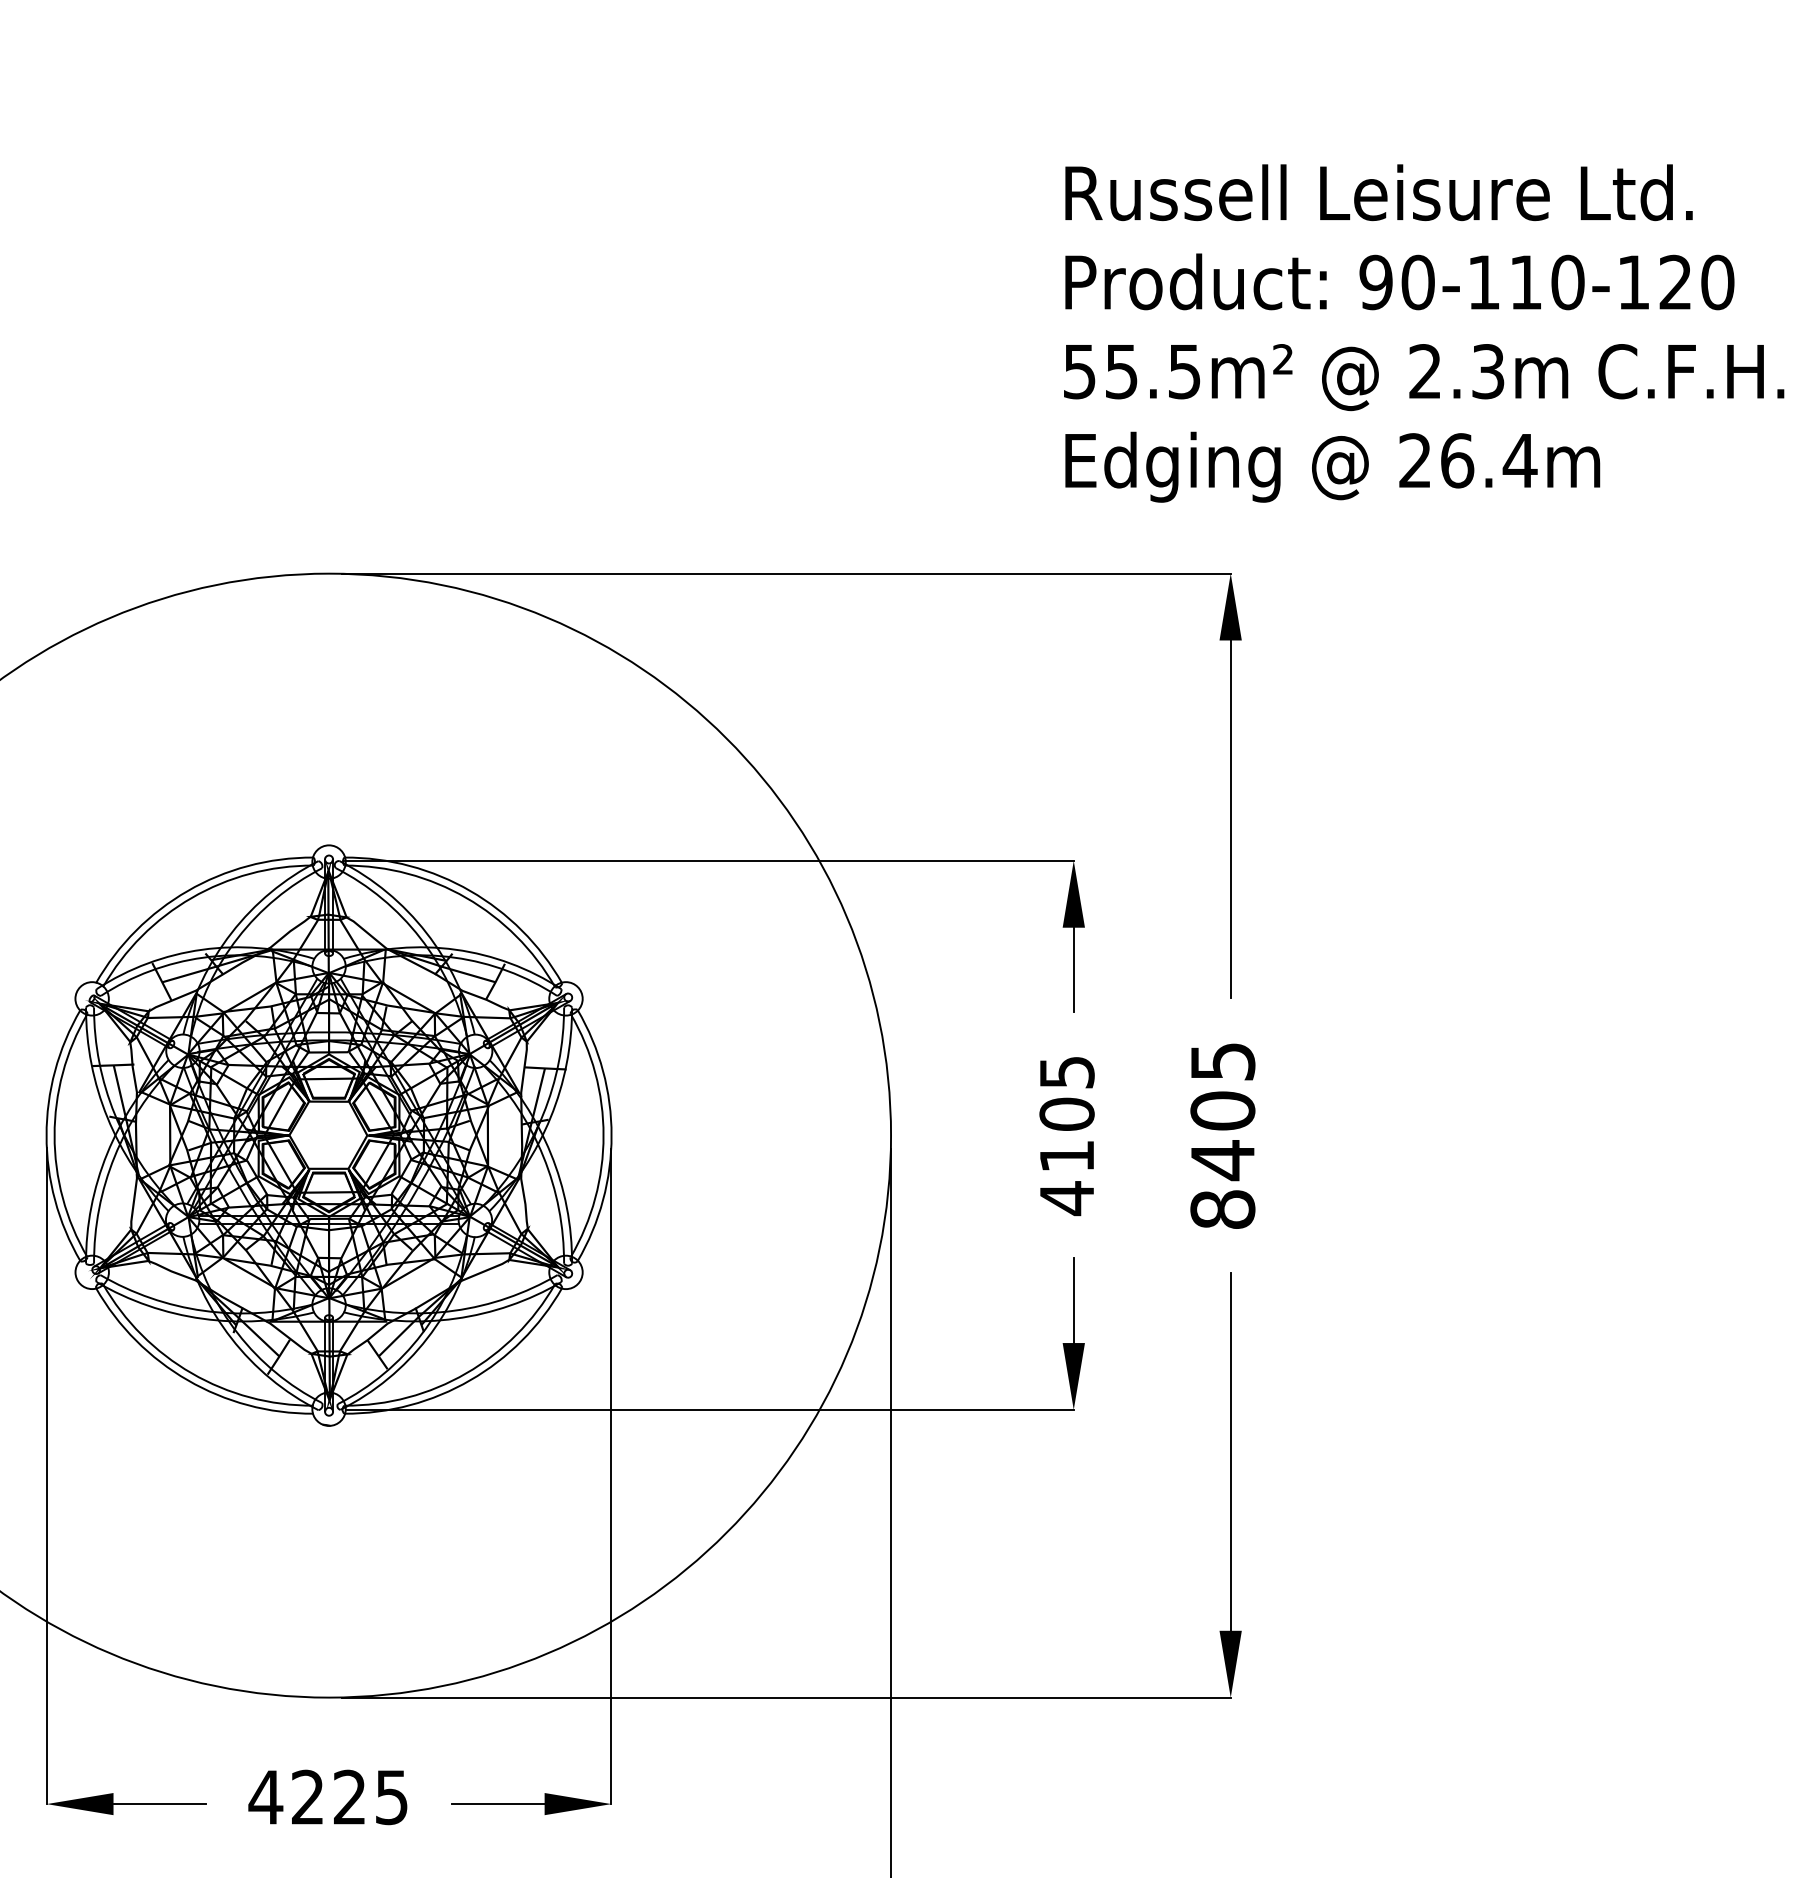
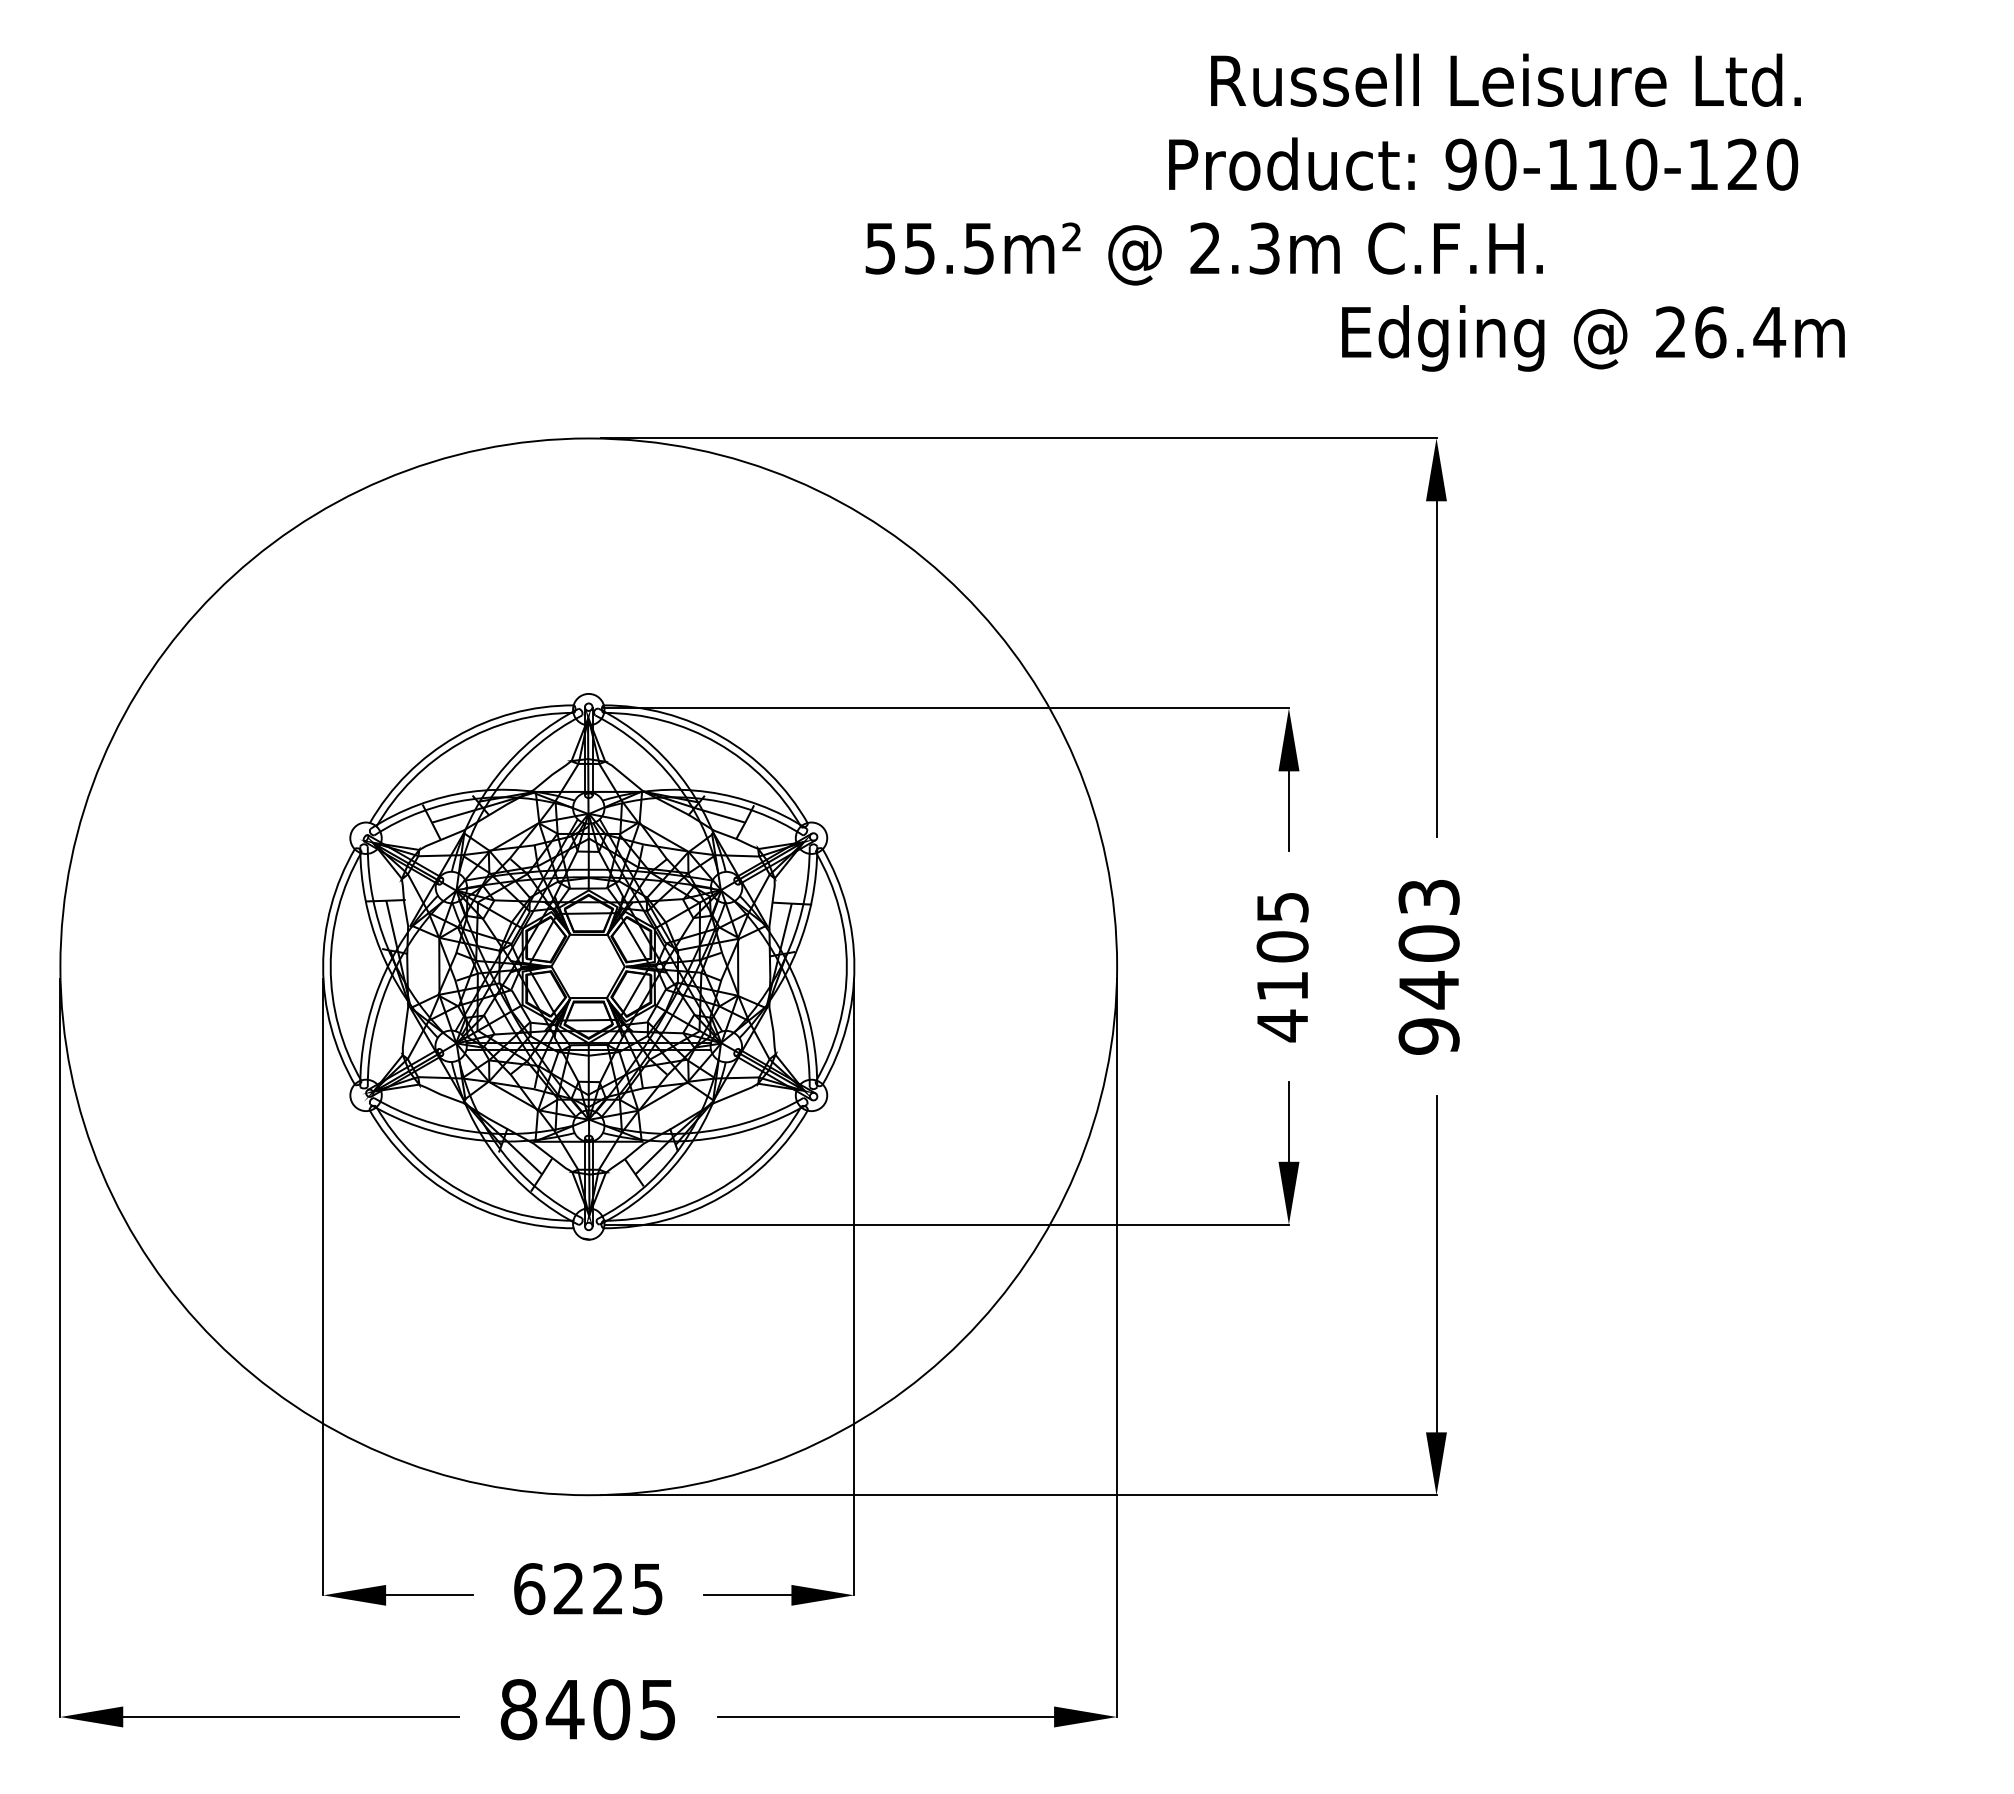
text: (1378, 191) -> (1505, 79), moved
text: (1399, 281) -> (1483, 163), moved
text: (1423, 376) -> (1203, 253), moved
text: (1332, 467) -> (1593, 338), moved
text: (1222, 1136) -> (1428, 967), 8405 -> 9403
text: (264, 1797) -> (528, 1589), 4225 -> 6225

